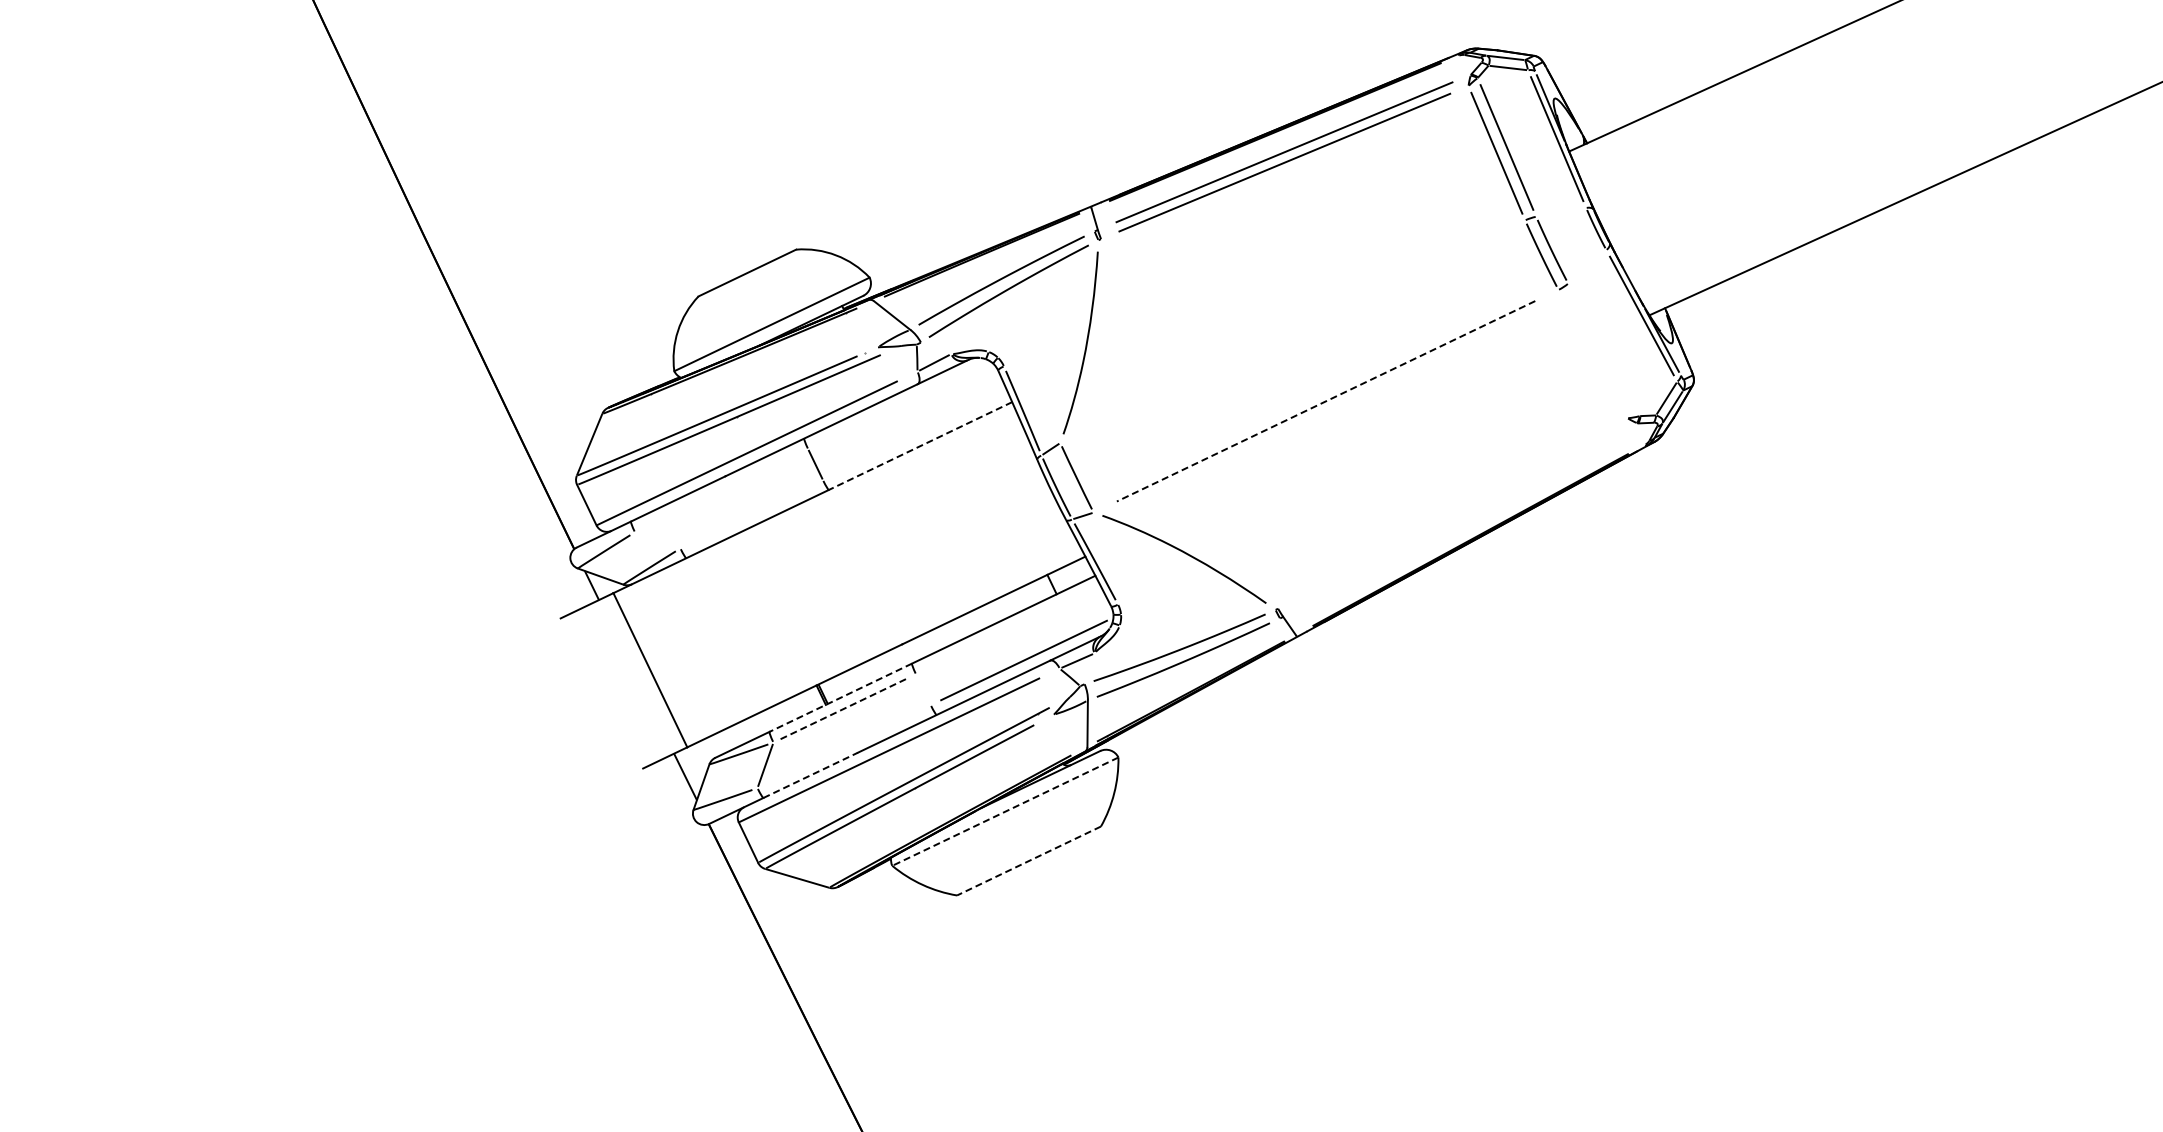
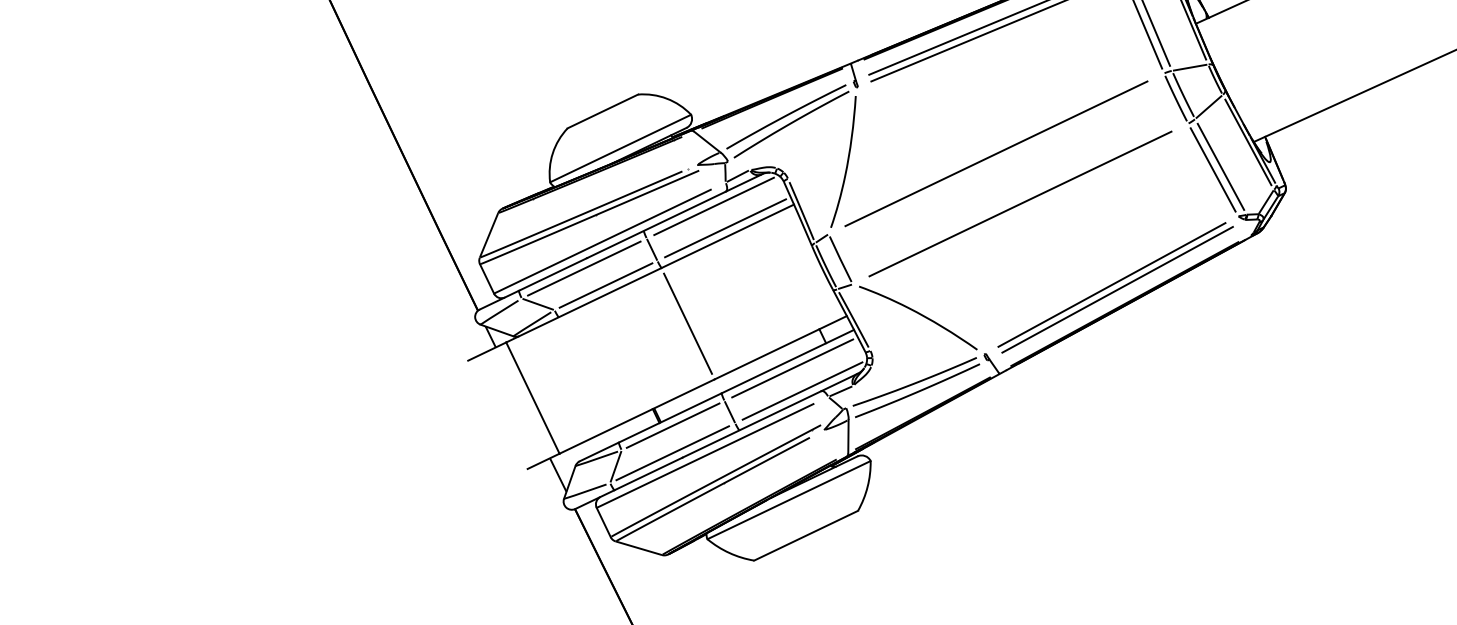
line: (1560, 212) -> (1189, 67), added
line: (1587, 266) -> (1209, 106), added
line: (1292, 331) -> (996, 153), added
line: (1603, 349) -> (1220, 166), added
line: (1592, 353) -> (1212, 169), added
line: (1326, 401) -> (1020, 204), dashed -> solid
line: (901, 404) -> (714, 206), added
line: (917, 434) -> (725, 227), added
line: (920, 446) -> (727, 236), dashed -> solid
line: (721, 490) -> (584, 268), added
line: (1452, 513) -> (1111, 284), added
line: (751, 514) -> (605, 285), added
line: (1460, 520) -> (1117, 290), added
line: (657, 540) -> (538, 304), added
line: (865, 566) -> (688, 323), added
line: (1010, 629) -> (792, 368), added
line: (923, 689) -> (729, 411), added
line: (840, 697) -> (670, 417), dashed -> solid
line: (845, 708) -> (673, 425), dashed -> solid
line: (844, 746) -> (672, 453), added
line: (811, 775) -> (649, 474), dashed -> solid
line: (1004, 811) -> (788, 500), dashed -> solid
line: (1029, 861) -> (806, 536), dashed -> solid

